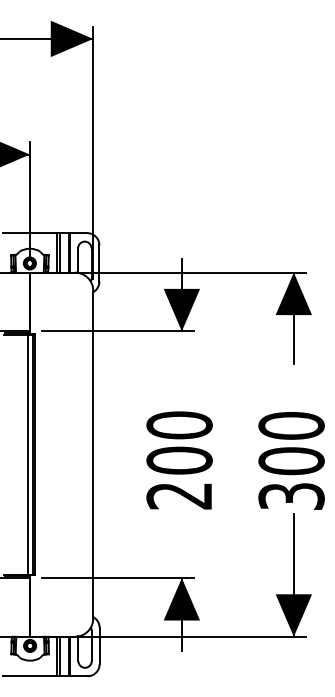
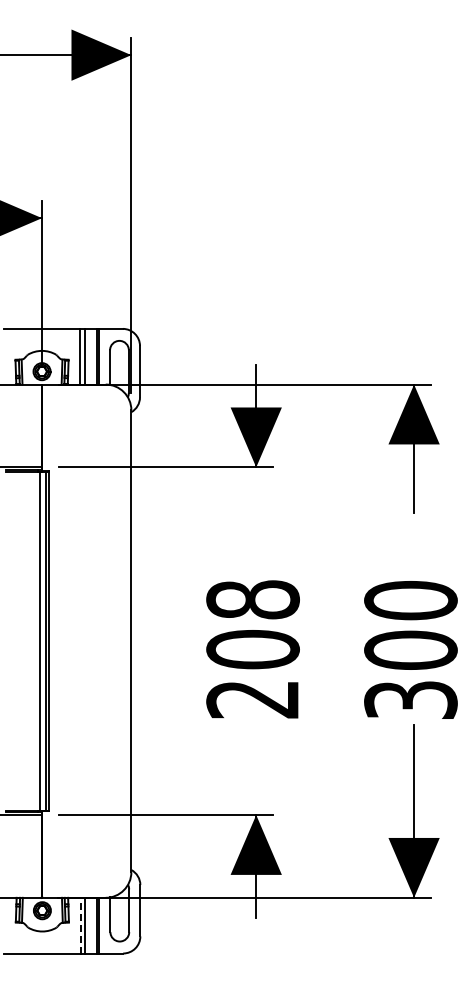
text: (179, 425) -> (252, 599), 200 -> 208
line: (57, 656) -> (80, 925), solid -> dashed

